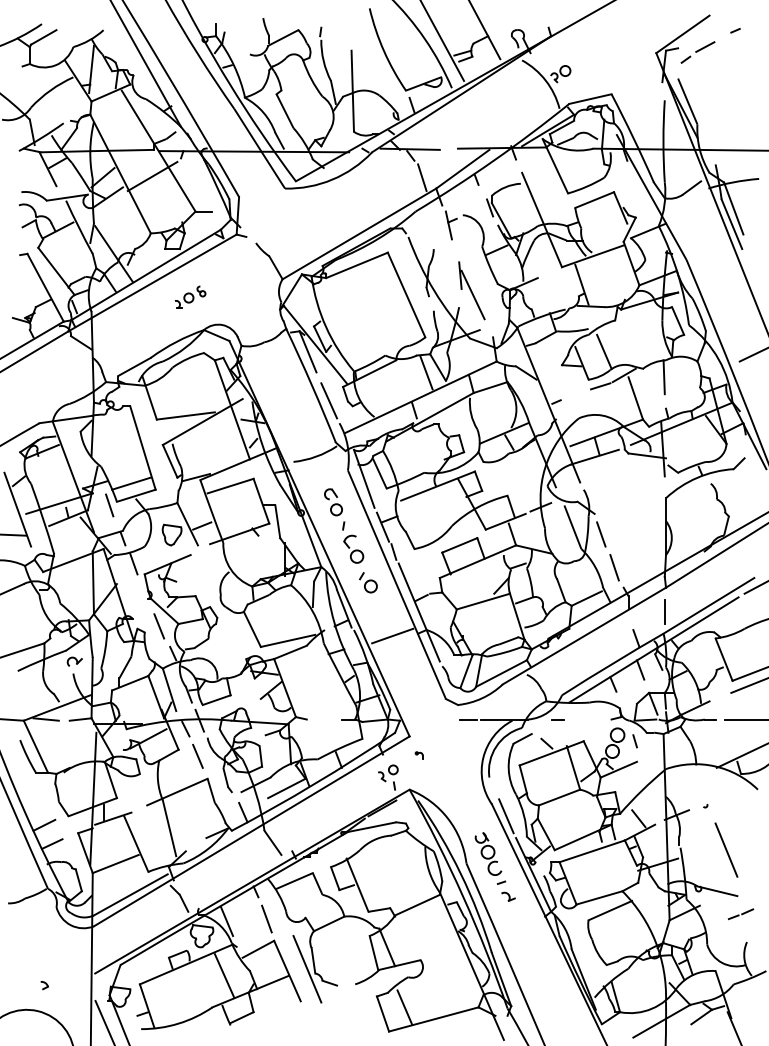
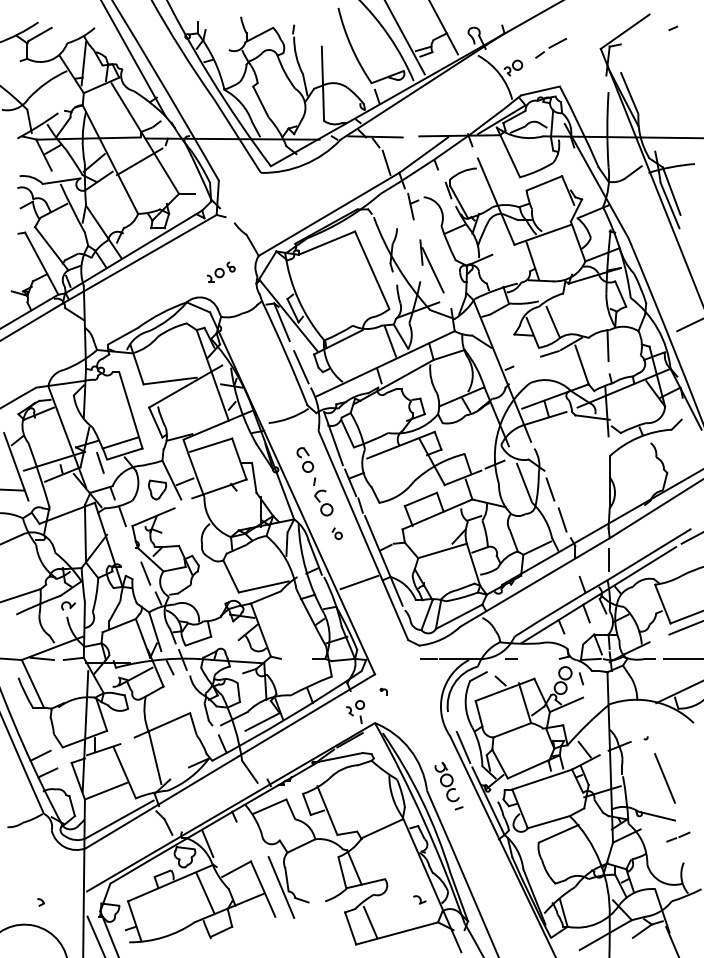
part: (697, 52) -> (550, 48), moved
part: (190, 296) -> (221, 271), moved
part: (368, 582) -> (337, 533), size x0.6
line: (197, 755) -> (180, 691), removed
part: (508, 896) -> (419, 899), moved
line: (266, 918) -> (243, 841), removed

